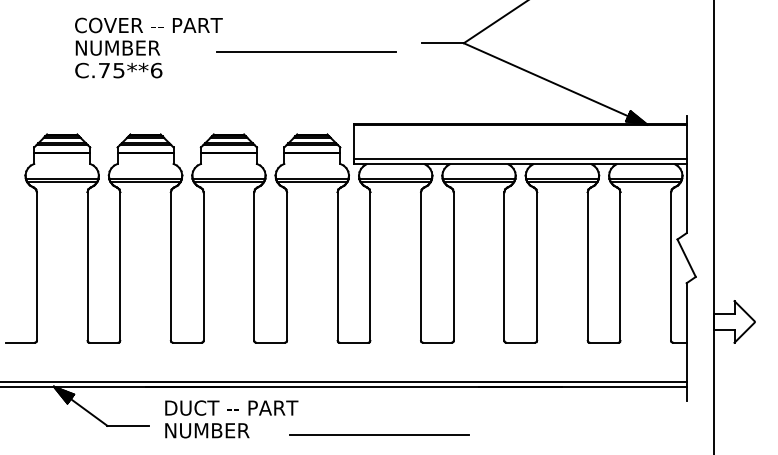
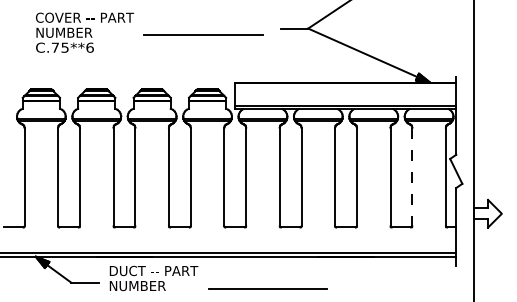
text: (148, 47) -> (84, 32), moved
line: (620, 267) -> (412, 177), solid -> dashed
line: (378, 434) -> (267, 288), moved

